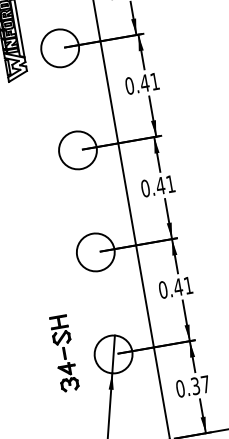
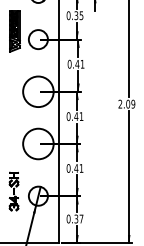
circle: (76, 150) -> (37, 91), size x1.6
circle: (93, 251) -> (37, 143), size x1.6

